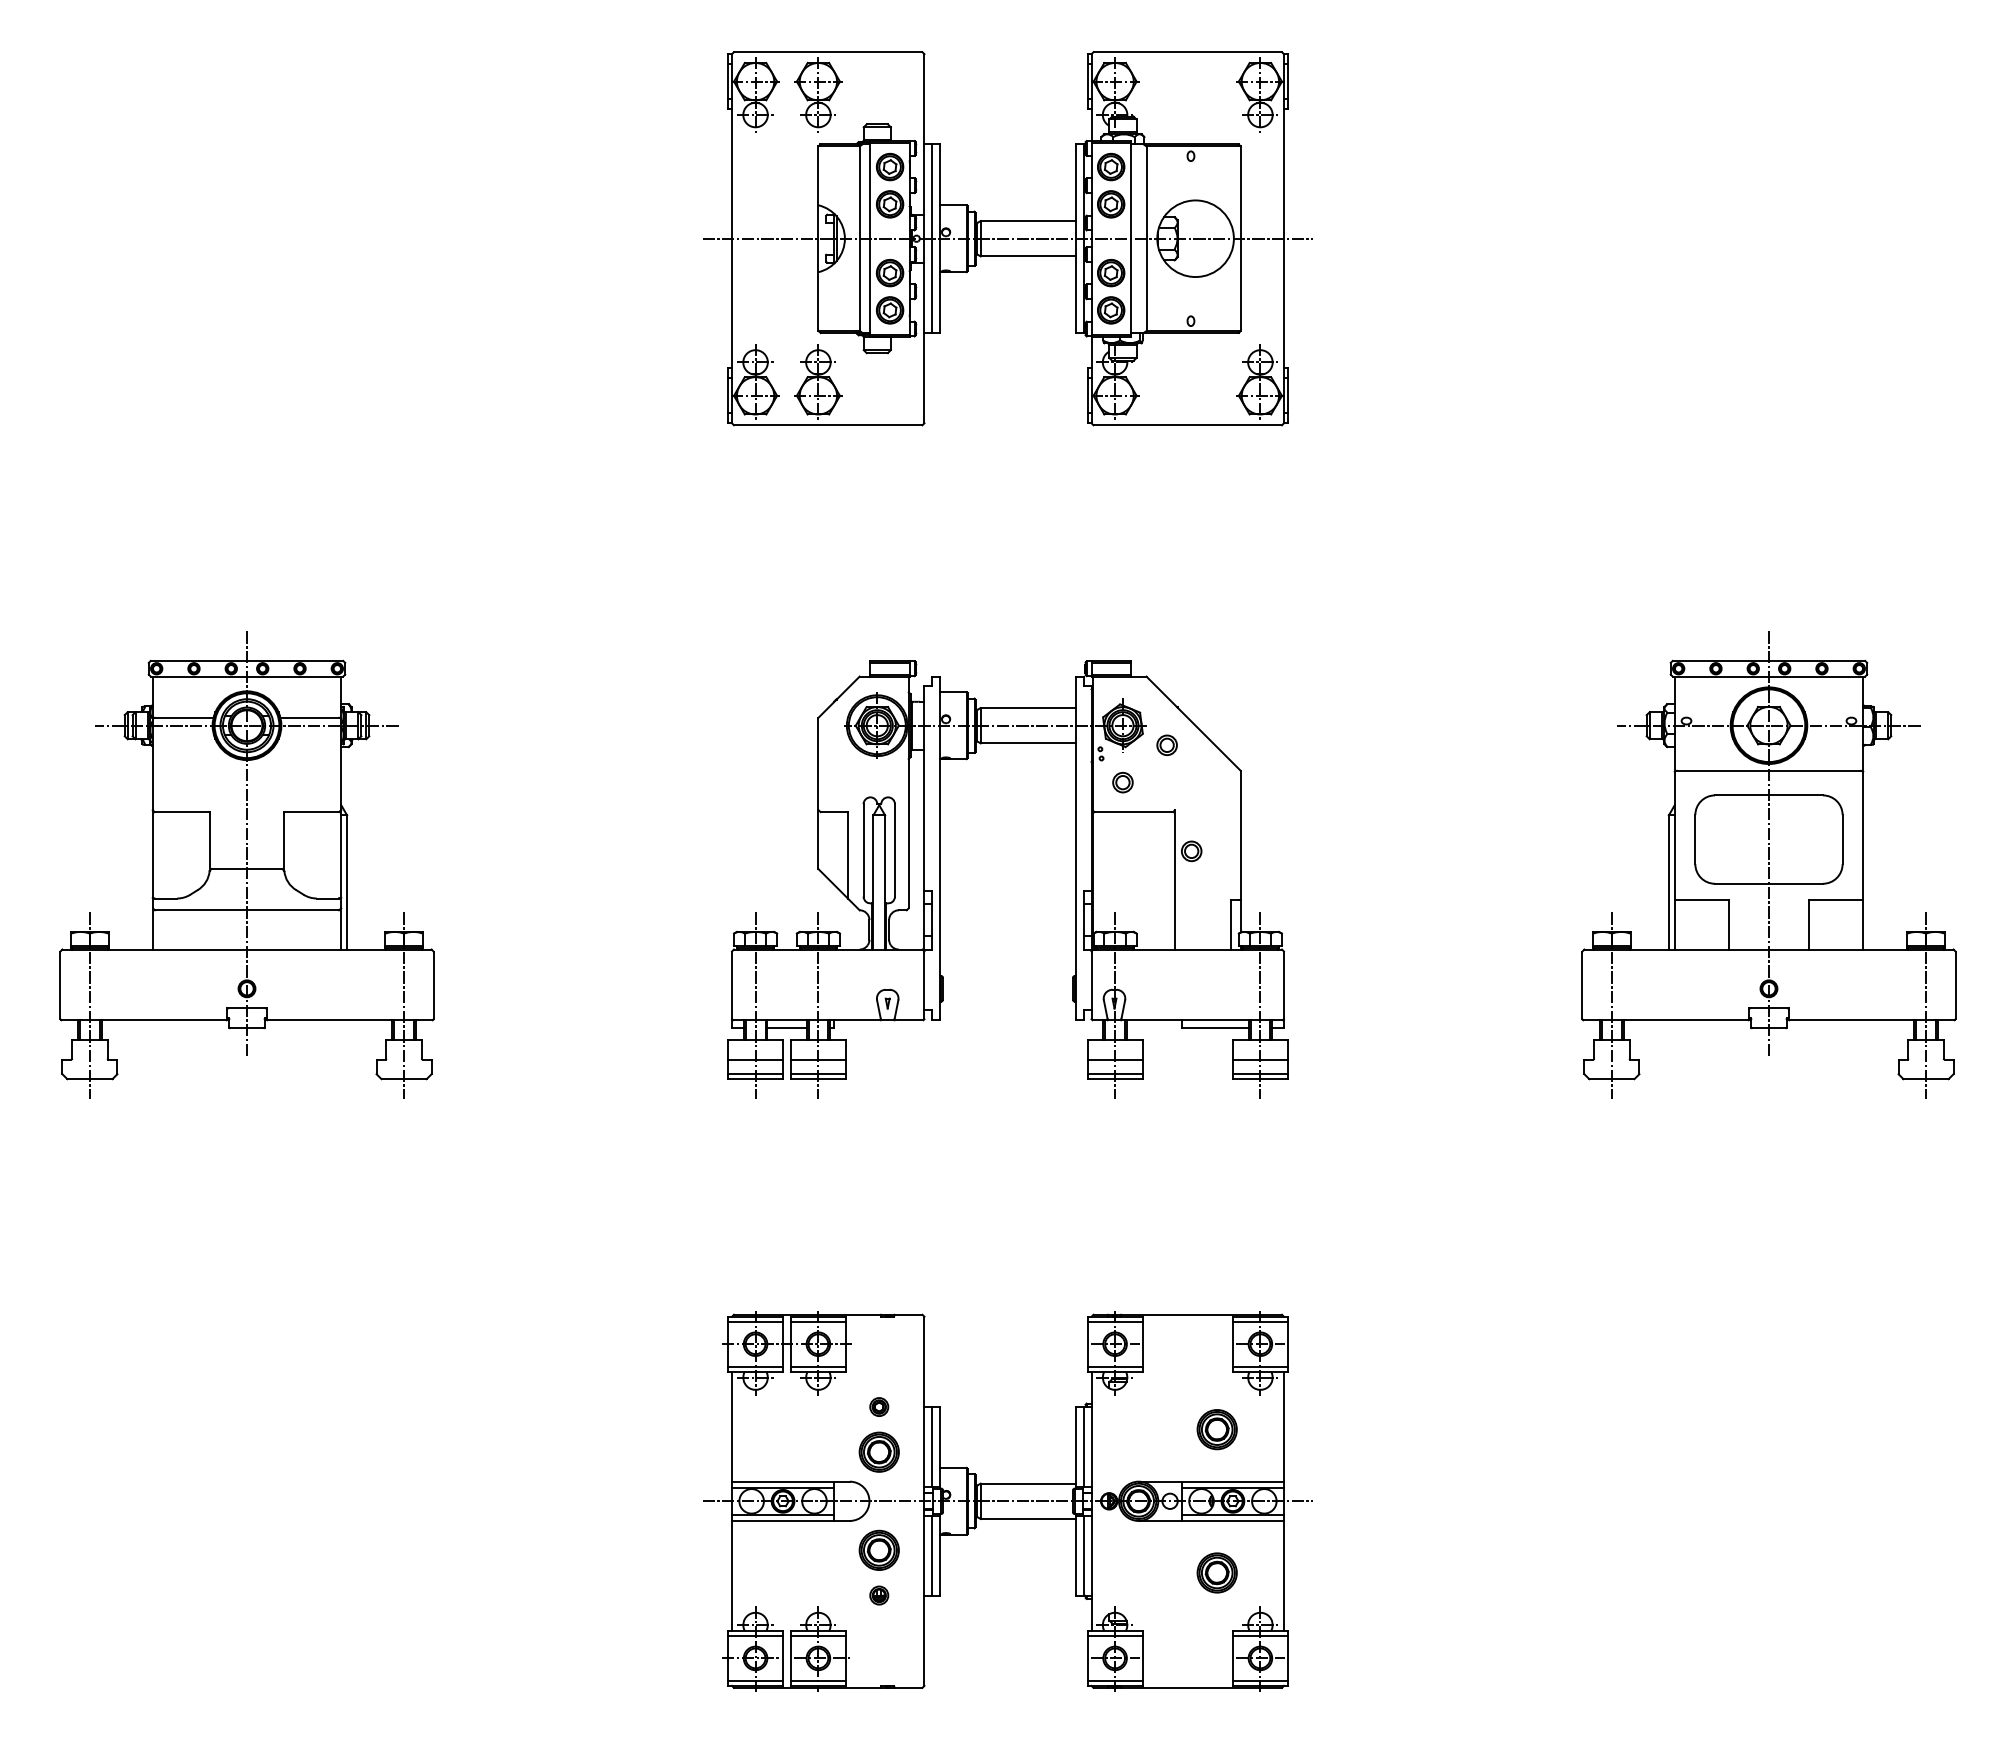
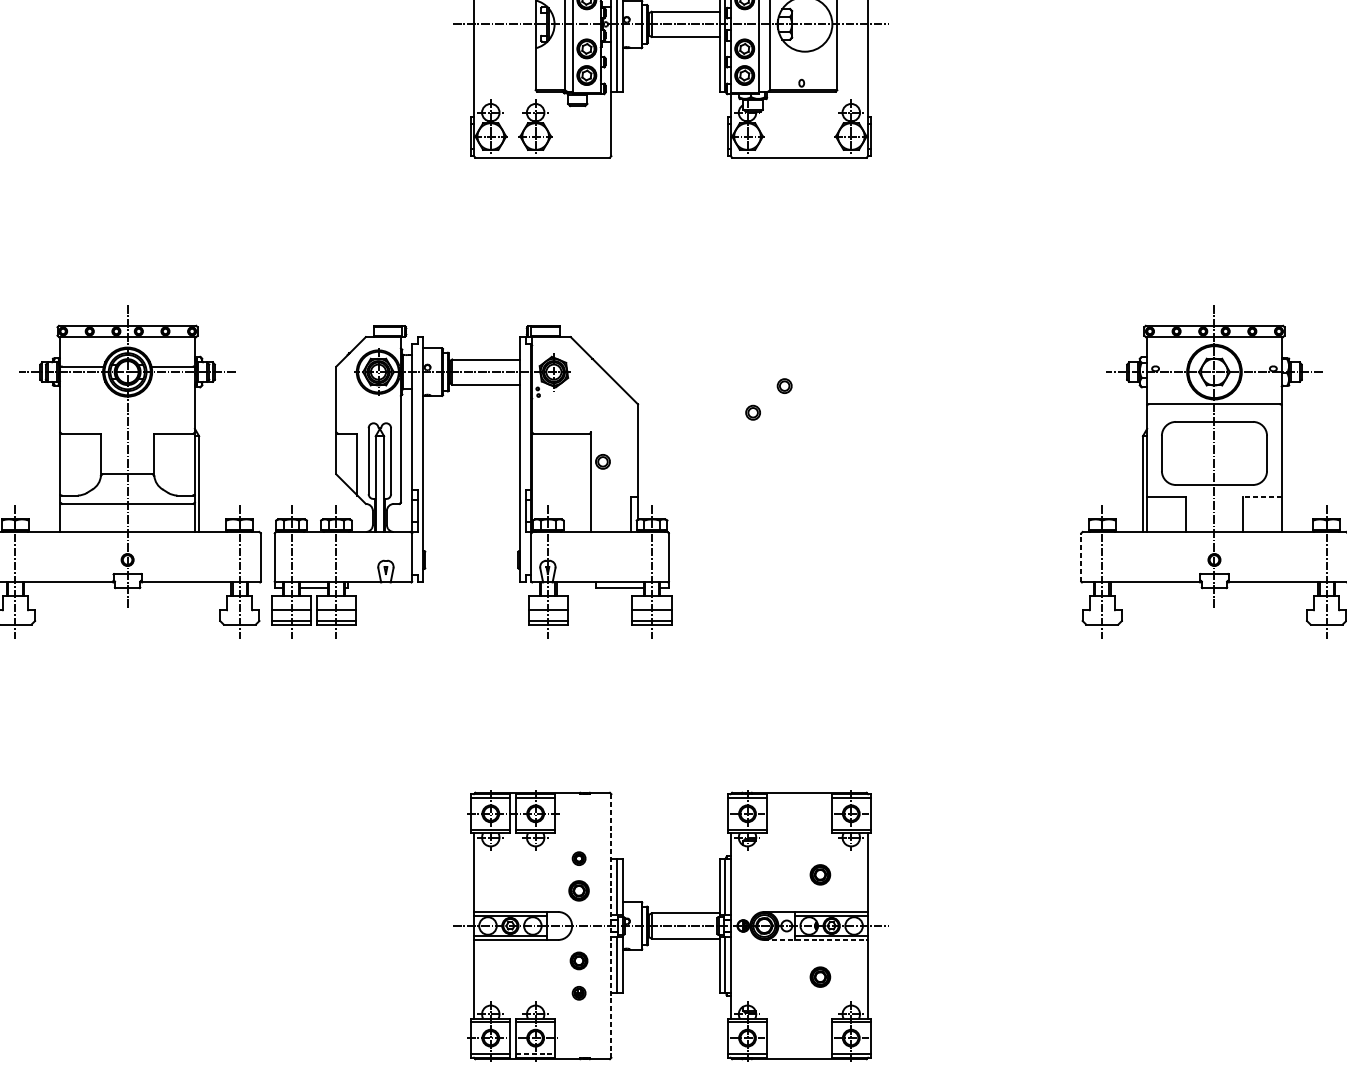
part: (940, 879) -> (423, 481), moved
line: (1835, 900) -> (1261, 496), solid -> dashed
line: (1582, 985) -> (1081, 557), solid -> dashed
part: (1216, 1429) -> (819, 874), size x0.7
part: (878, 1451) -> (578, 890), size x0.7
line: (924, 1501) -> (611, 926), solid -> dashed
line: (1211, 1520) -> (816, 939), solid -> dashed
part: (878, 1549) -> (578, 960), size x0.6
part: (1216, 1572) -> (819, 976), size x0.7
line: (818, 1680) -> (535, 1053), solid -> dashed

